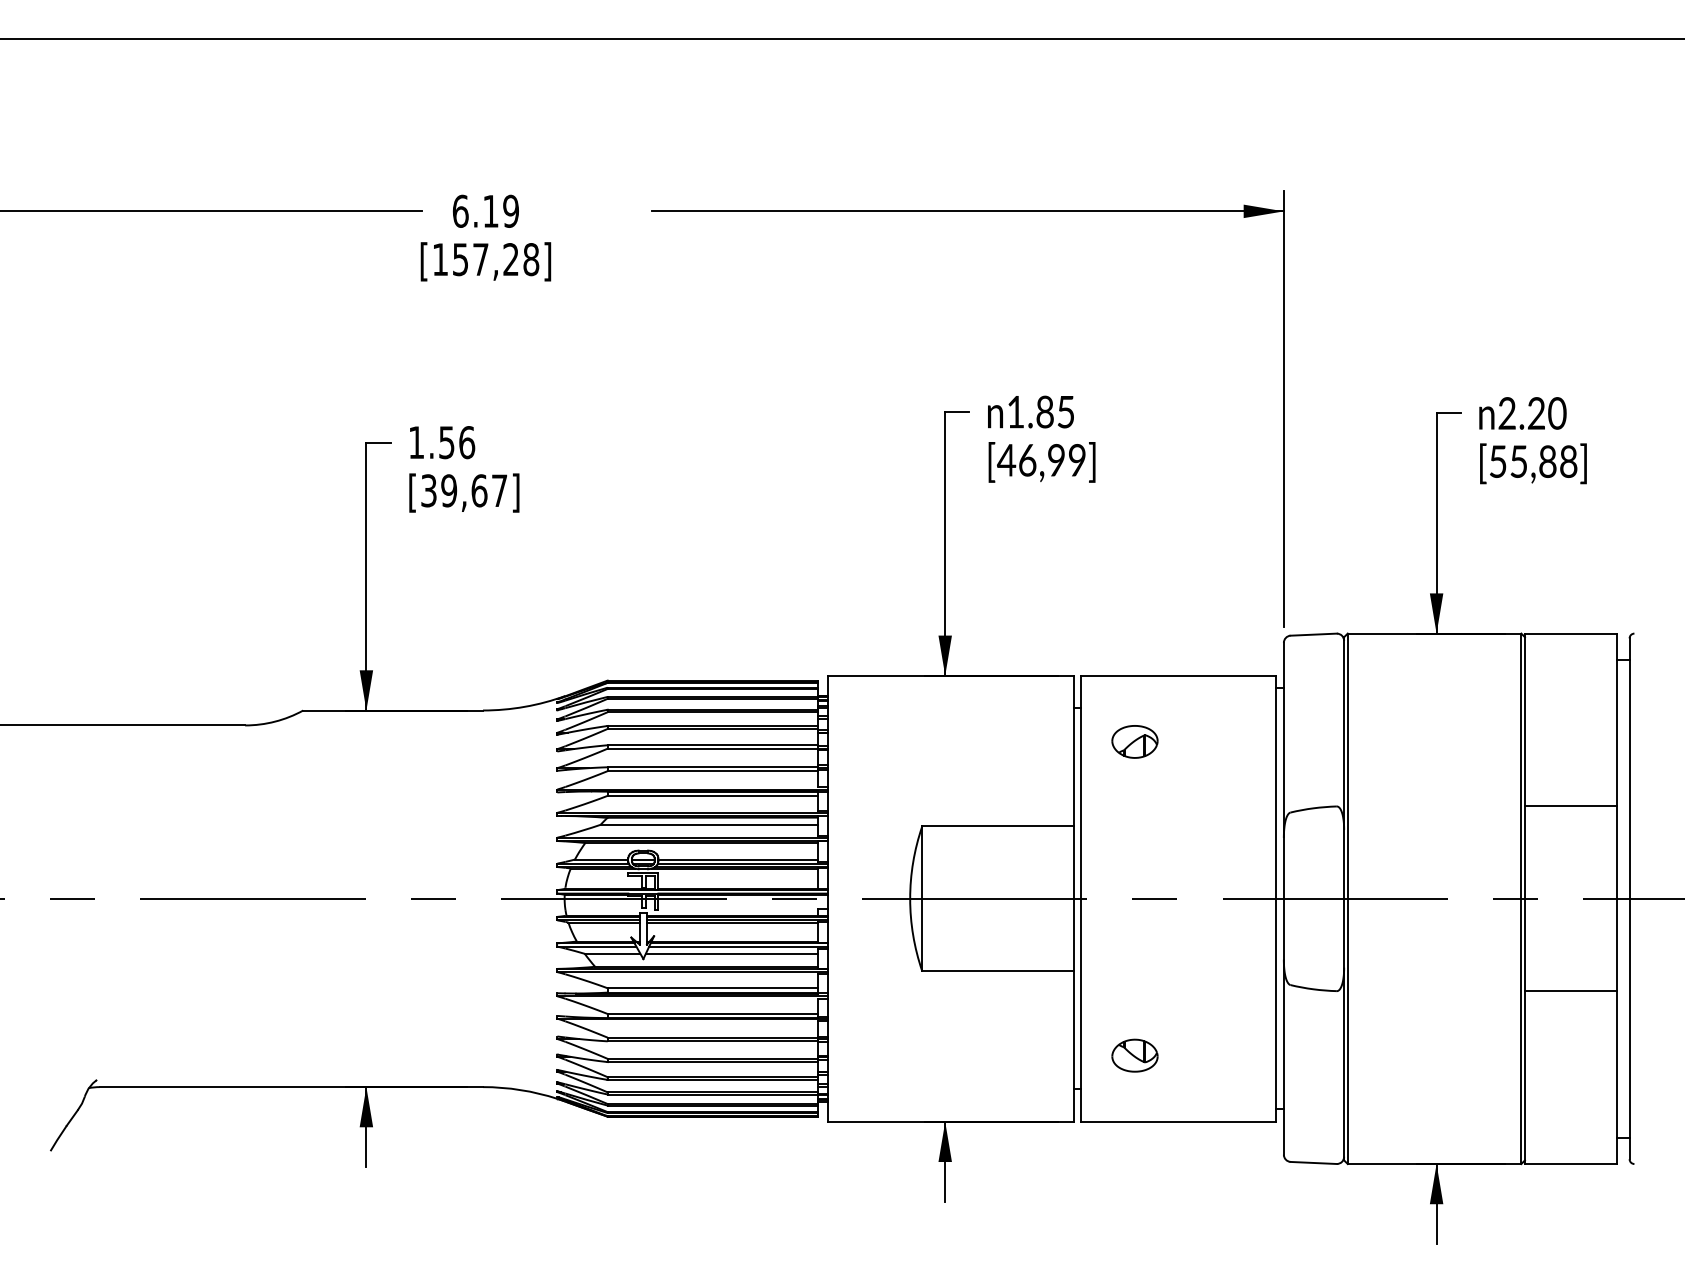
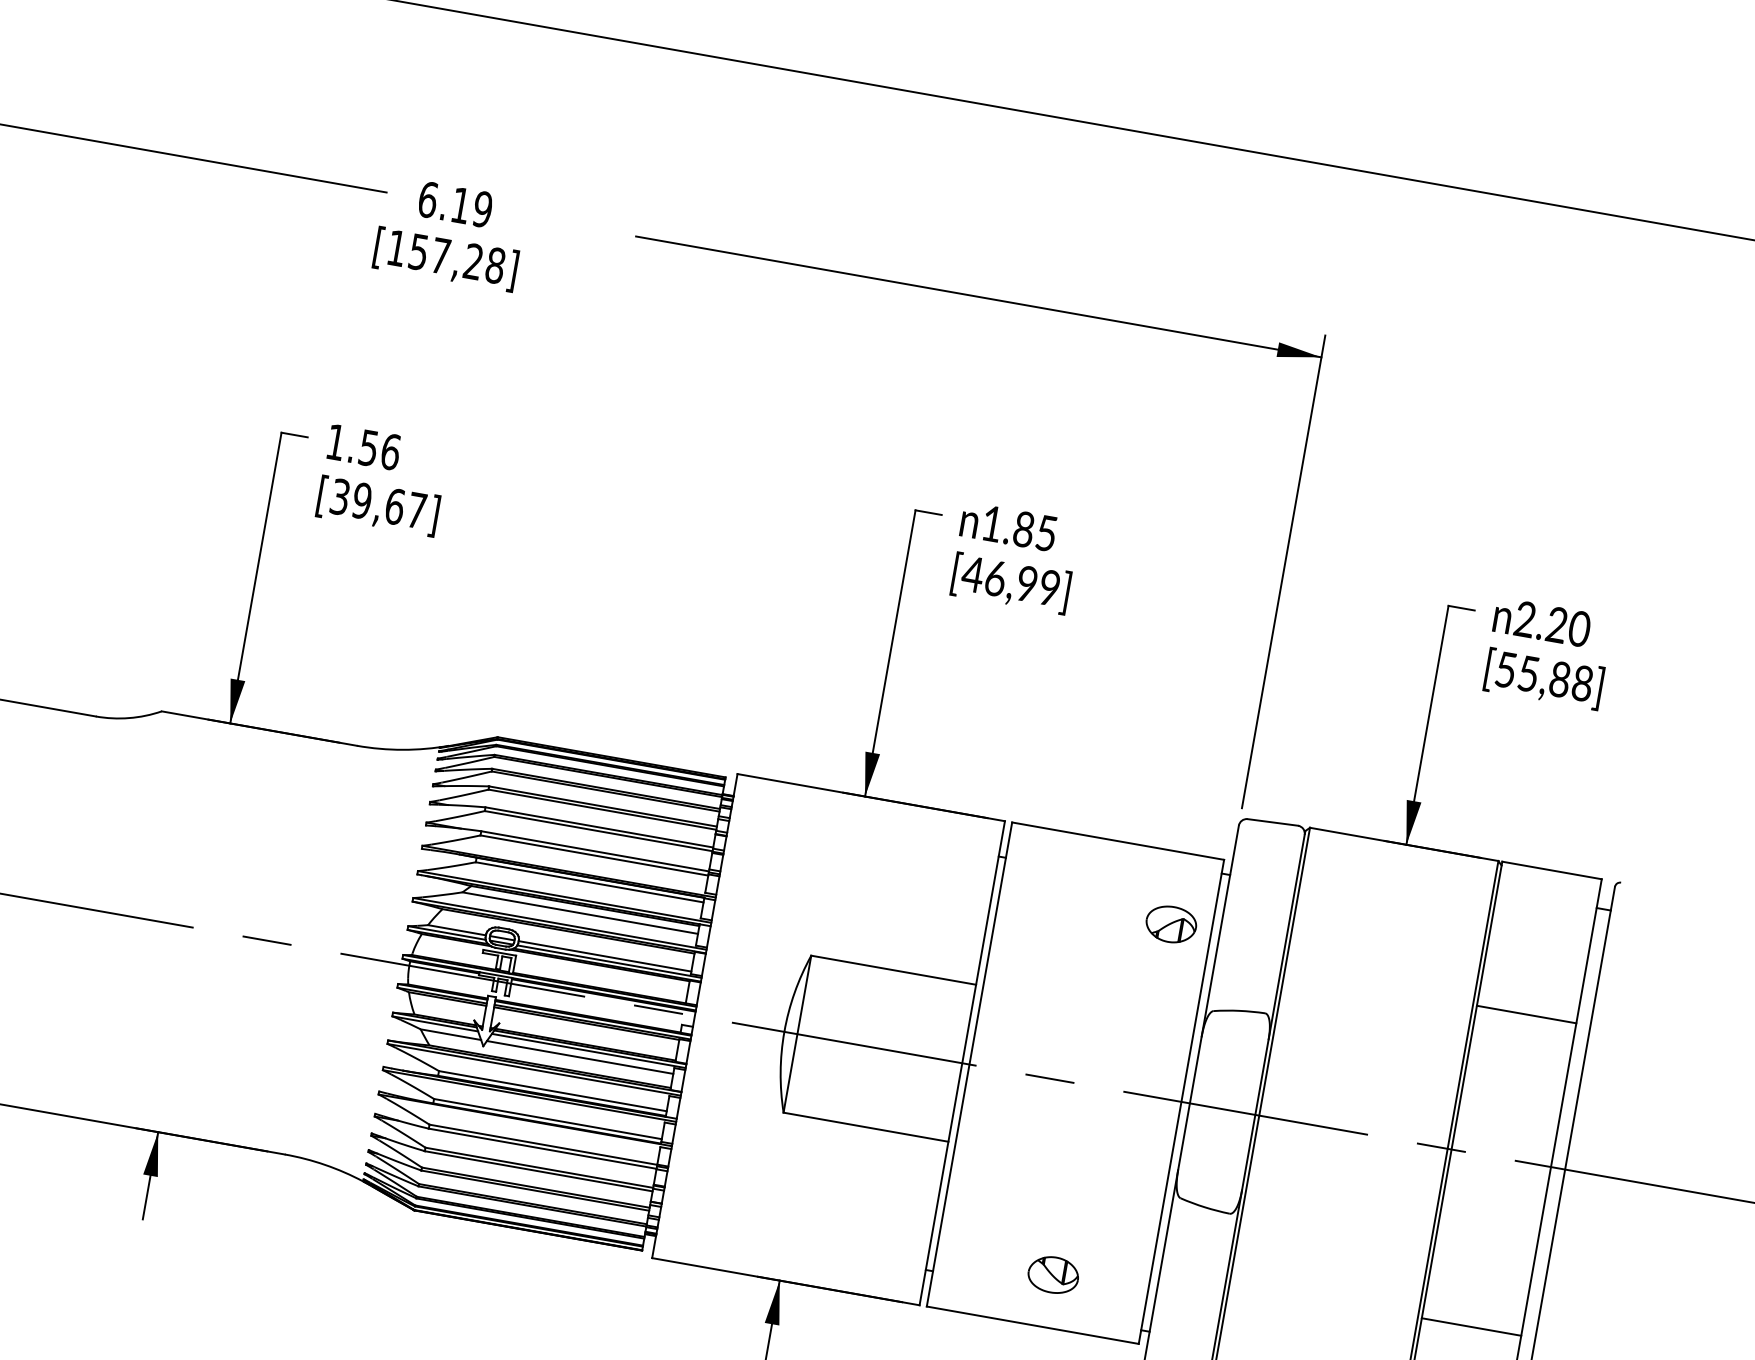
part: (1134, 741) -> (1170, 923), moved
line: (1570, 806) -> (1526, 1014), moved
line: (1570, 991) -> (1471, 1327), moved
part: (1134, 1055) -> (1053, 1274), moved

